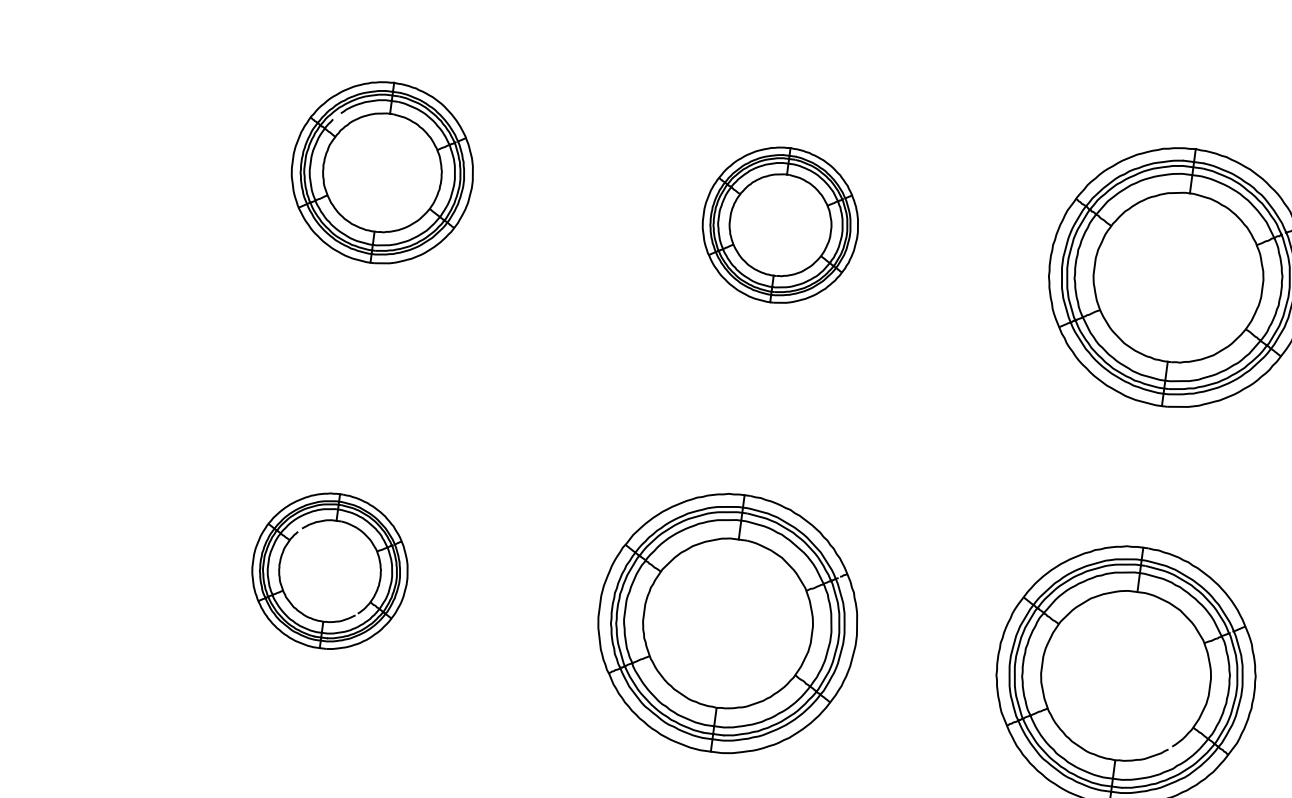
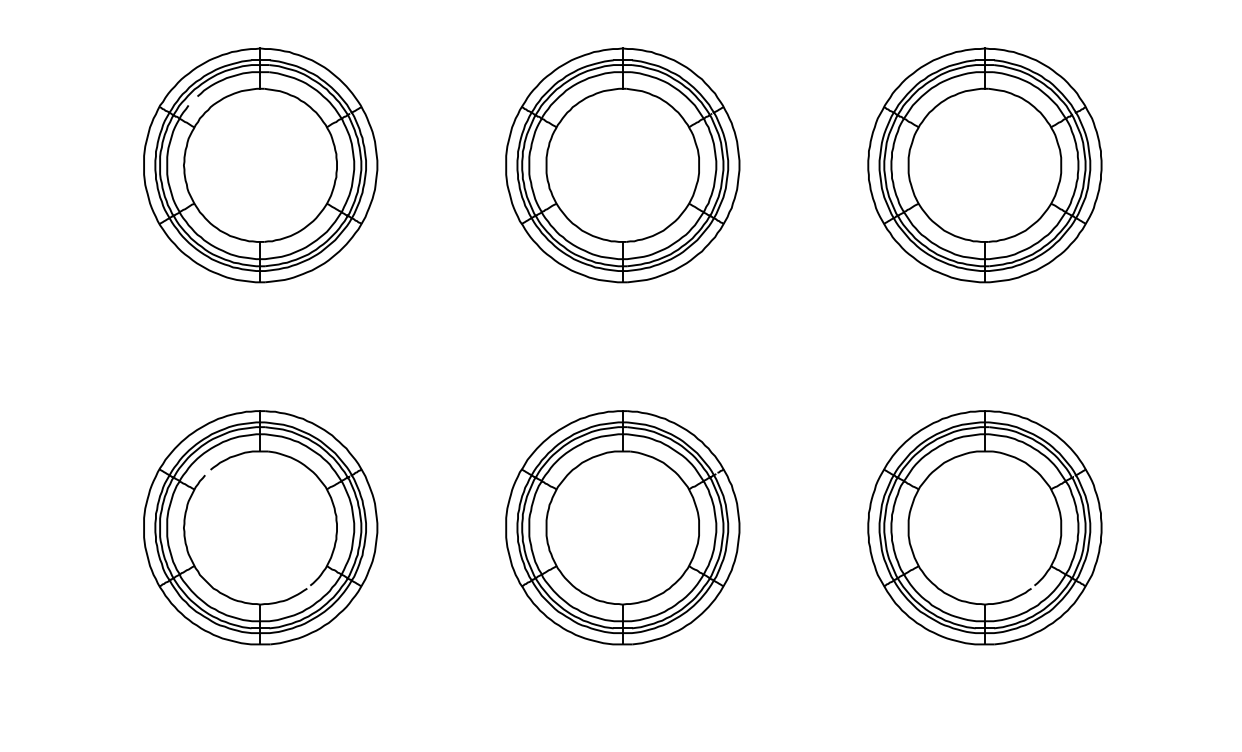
part: (382, 172) -> (260, 165), size x1.43
part: (780, 225) -> (622, 165), size x1.67
part: (329, 570) -> (260, 527), size x1.67

